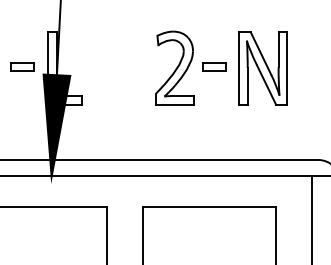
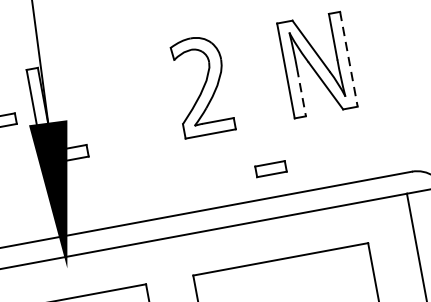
part: (214, 66) -> (270, 168), moved
line: (287, 69) -> (349, 60), solid -> dashed
line: (247, 86) -> (301, 92), solid -> dashed

